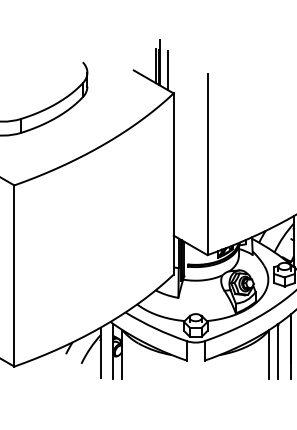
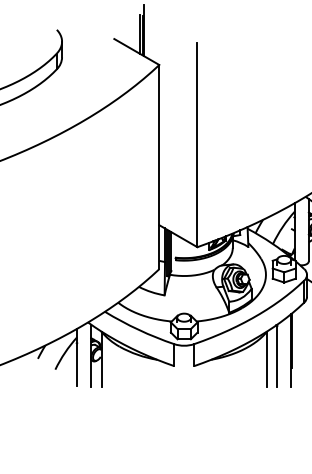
line: (167, 69) -> (152, 38), removed

